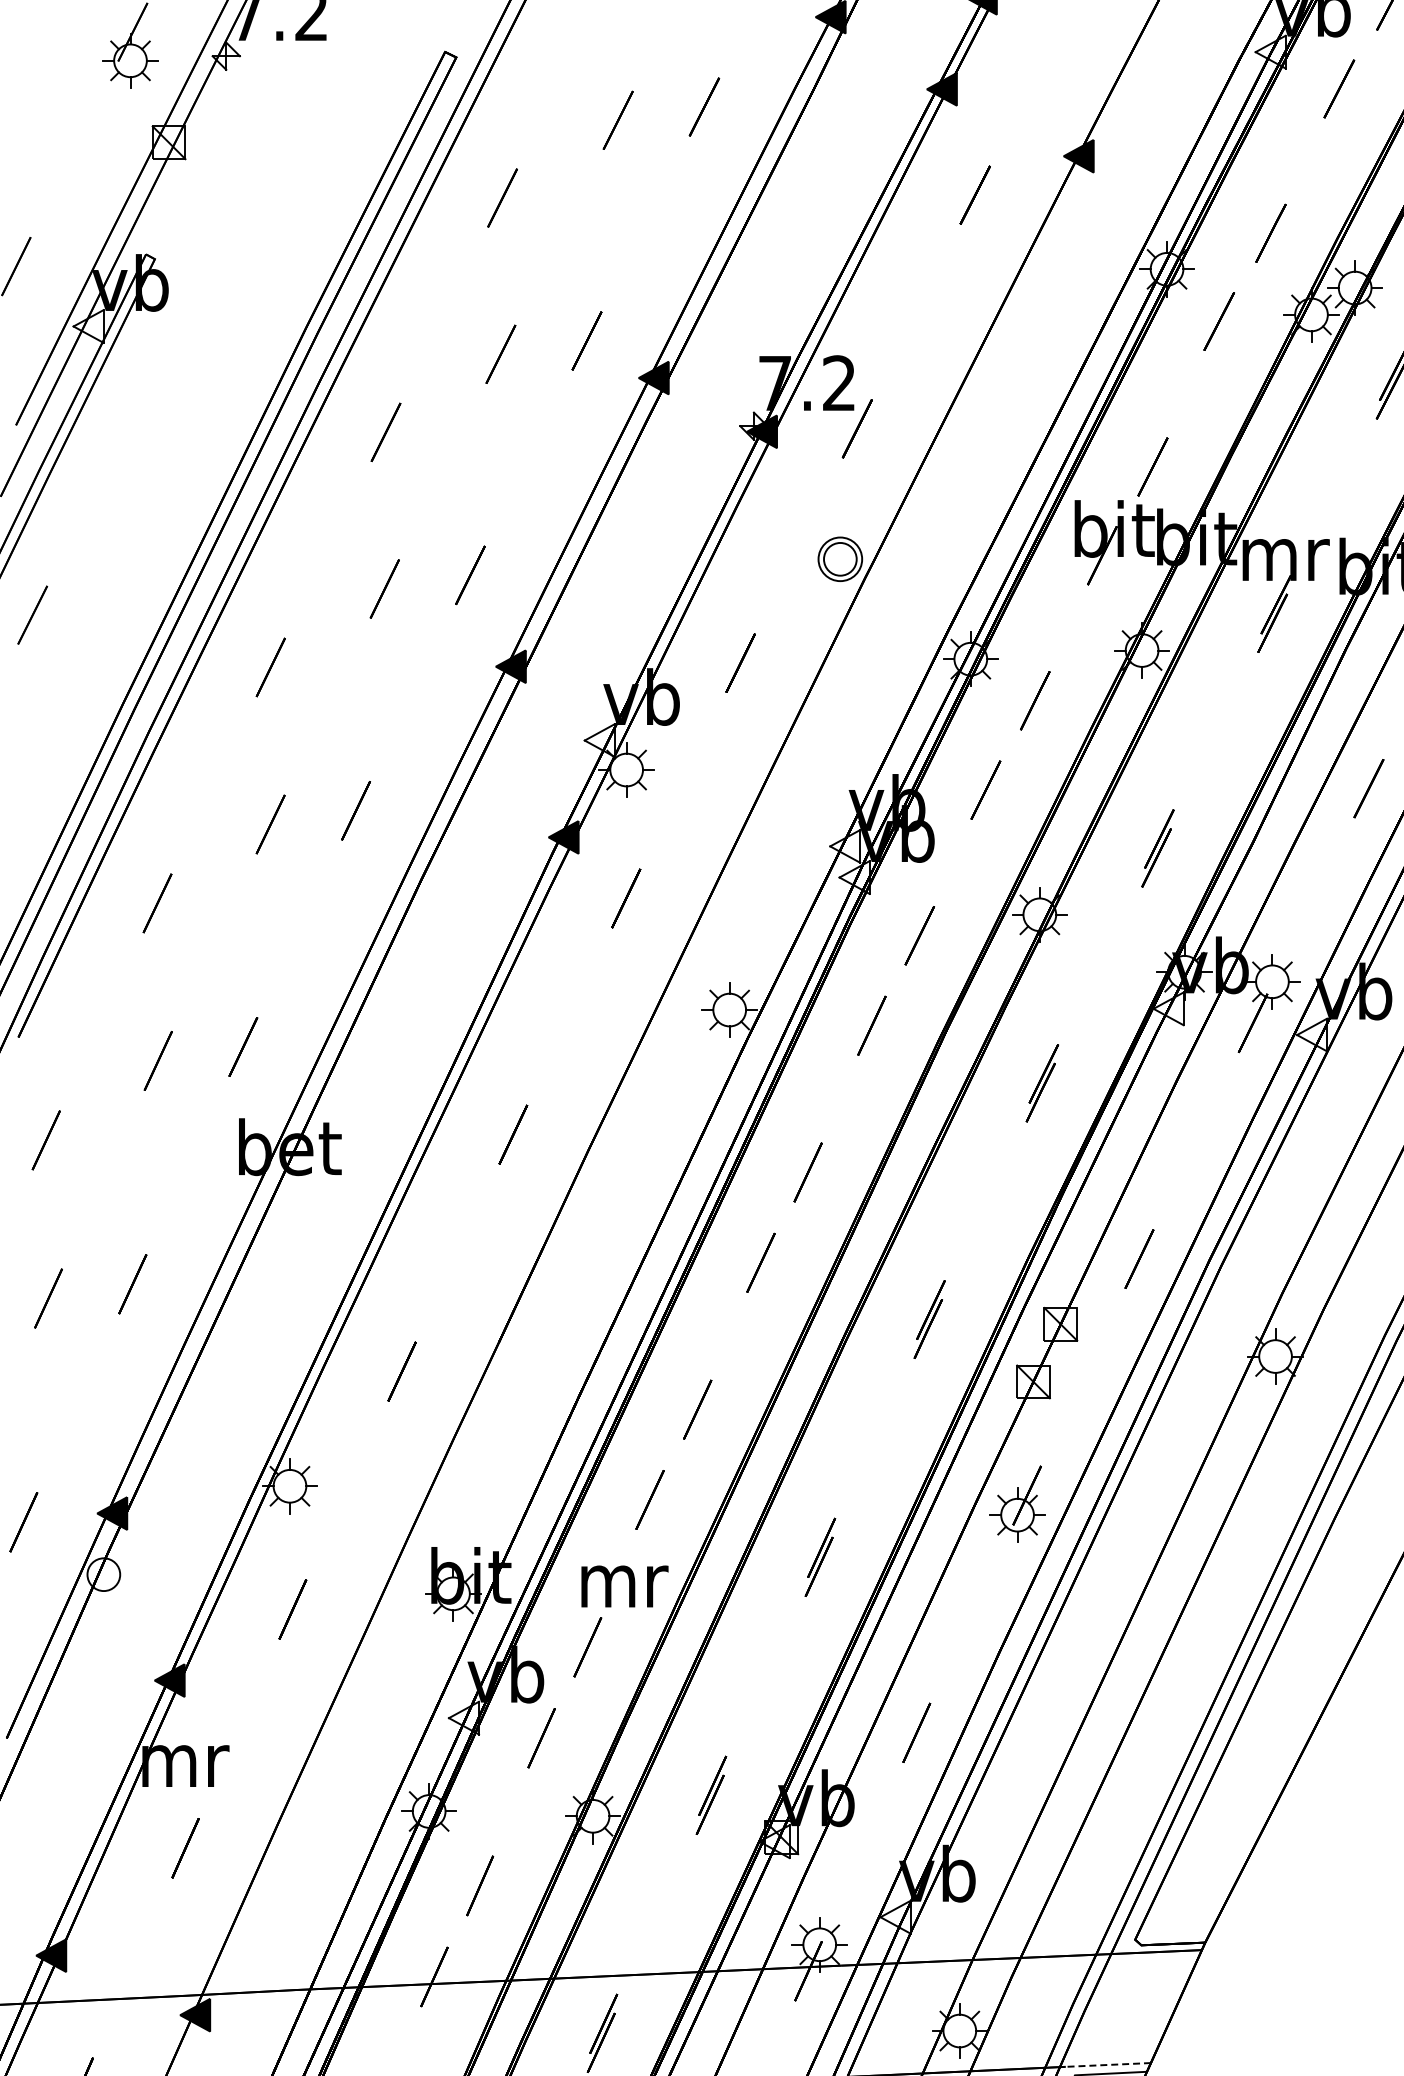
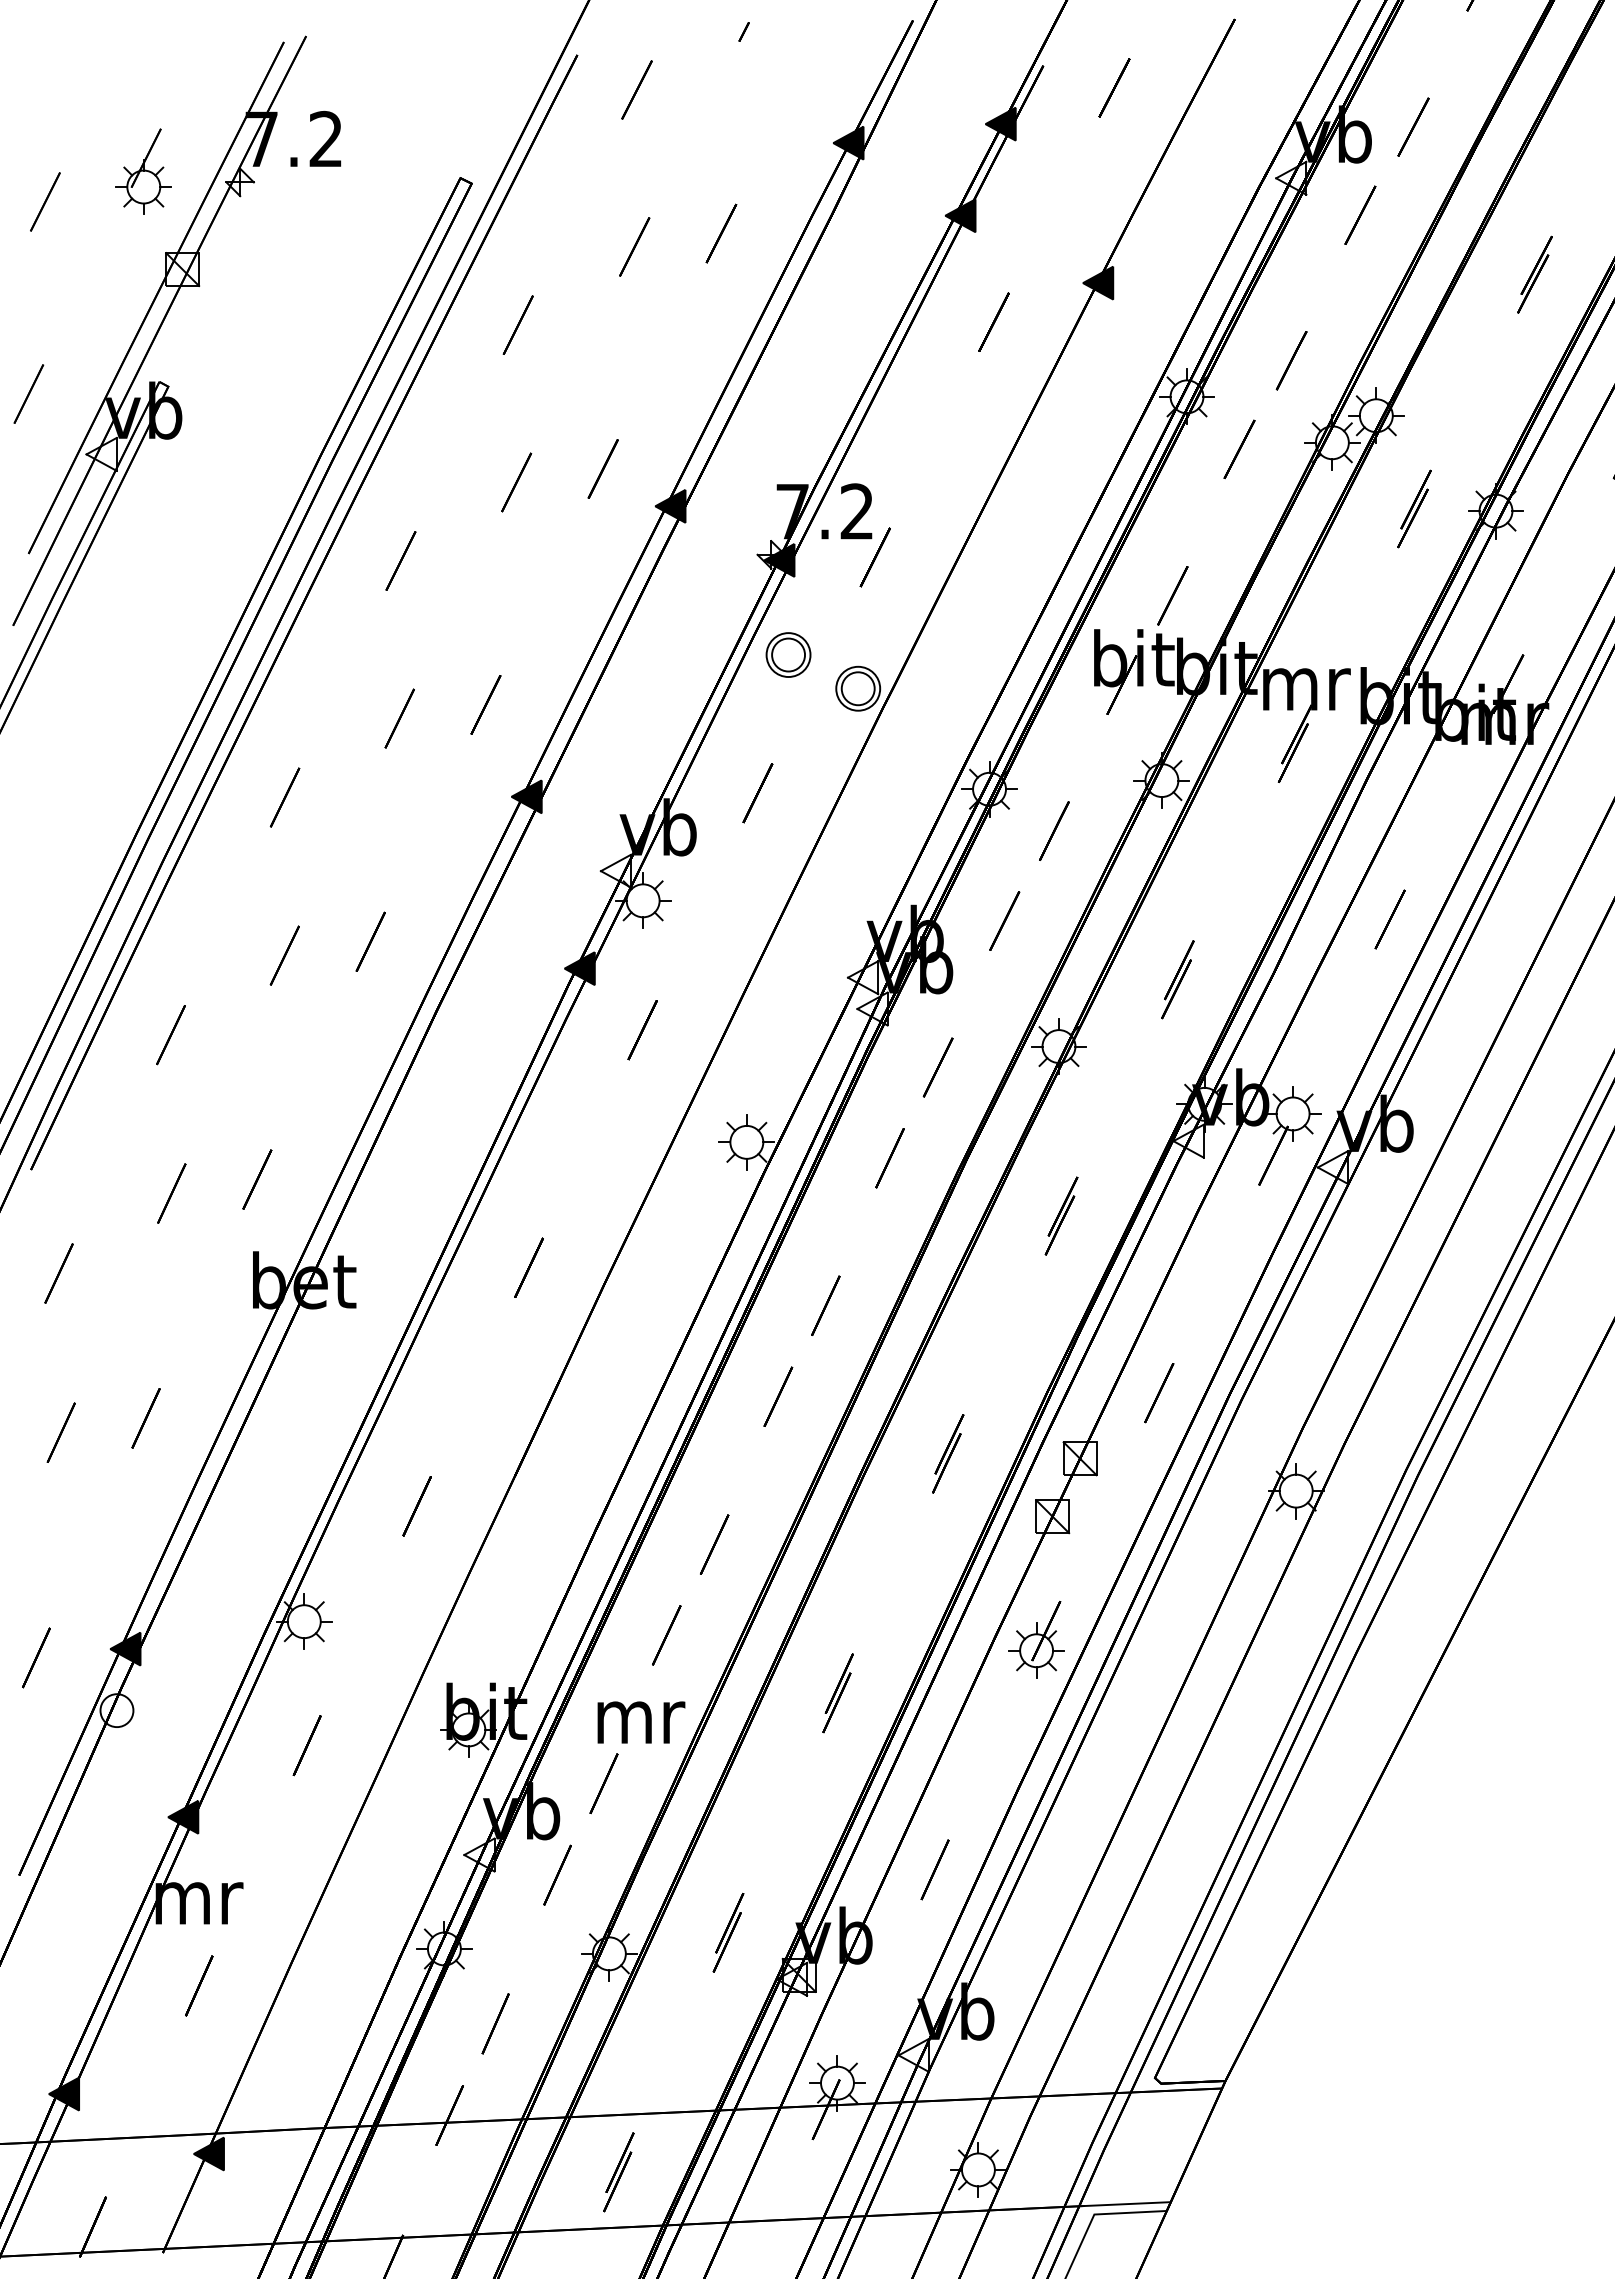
part: (771, 525) -> (788, 654), added
line: (32, 614) -> (45, 201), moved
line: (1107, 2065) -> (1127, 2204), dashed -> solid

